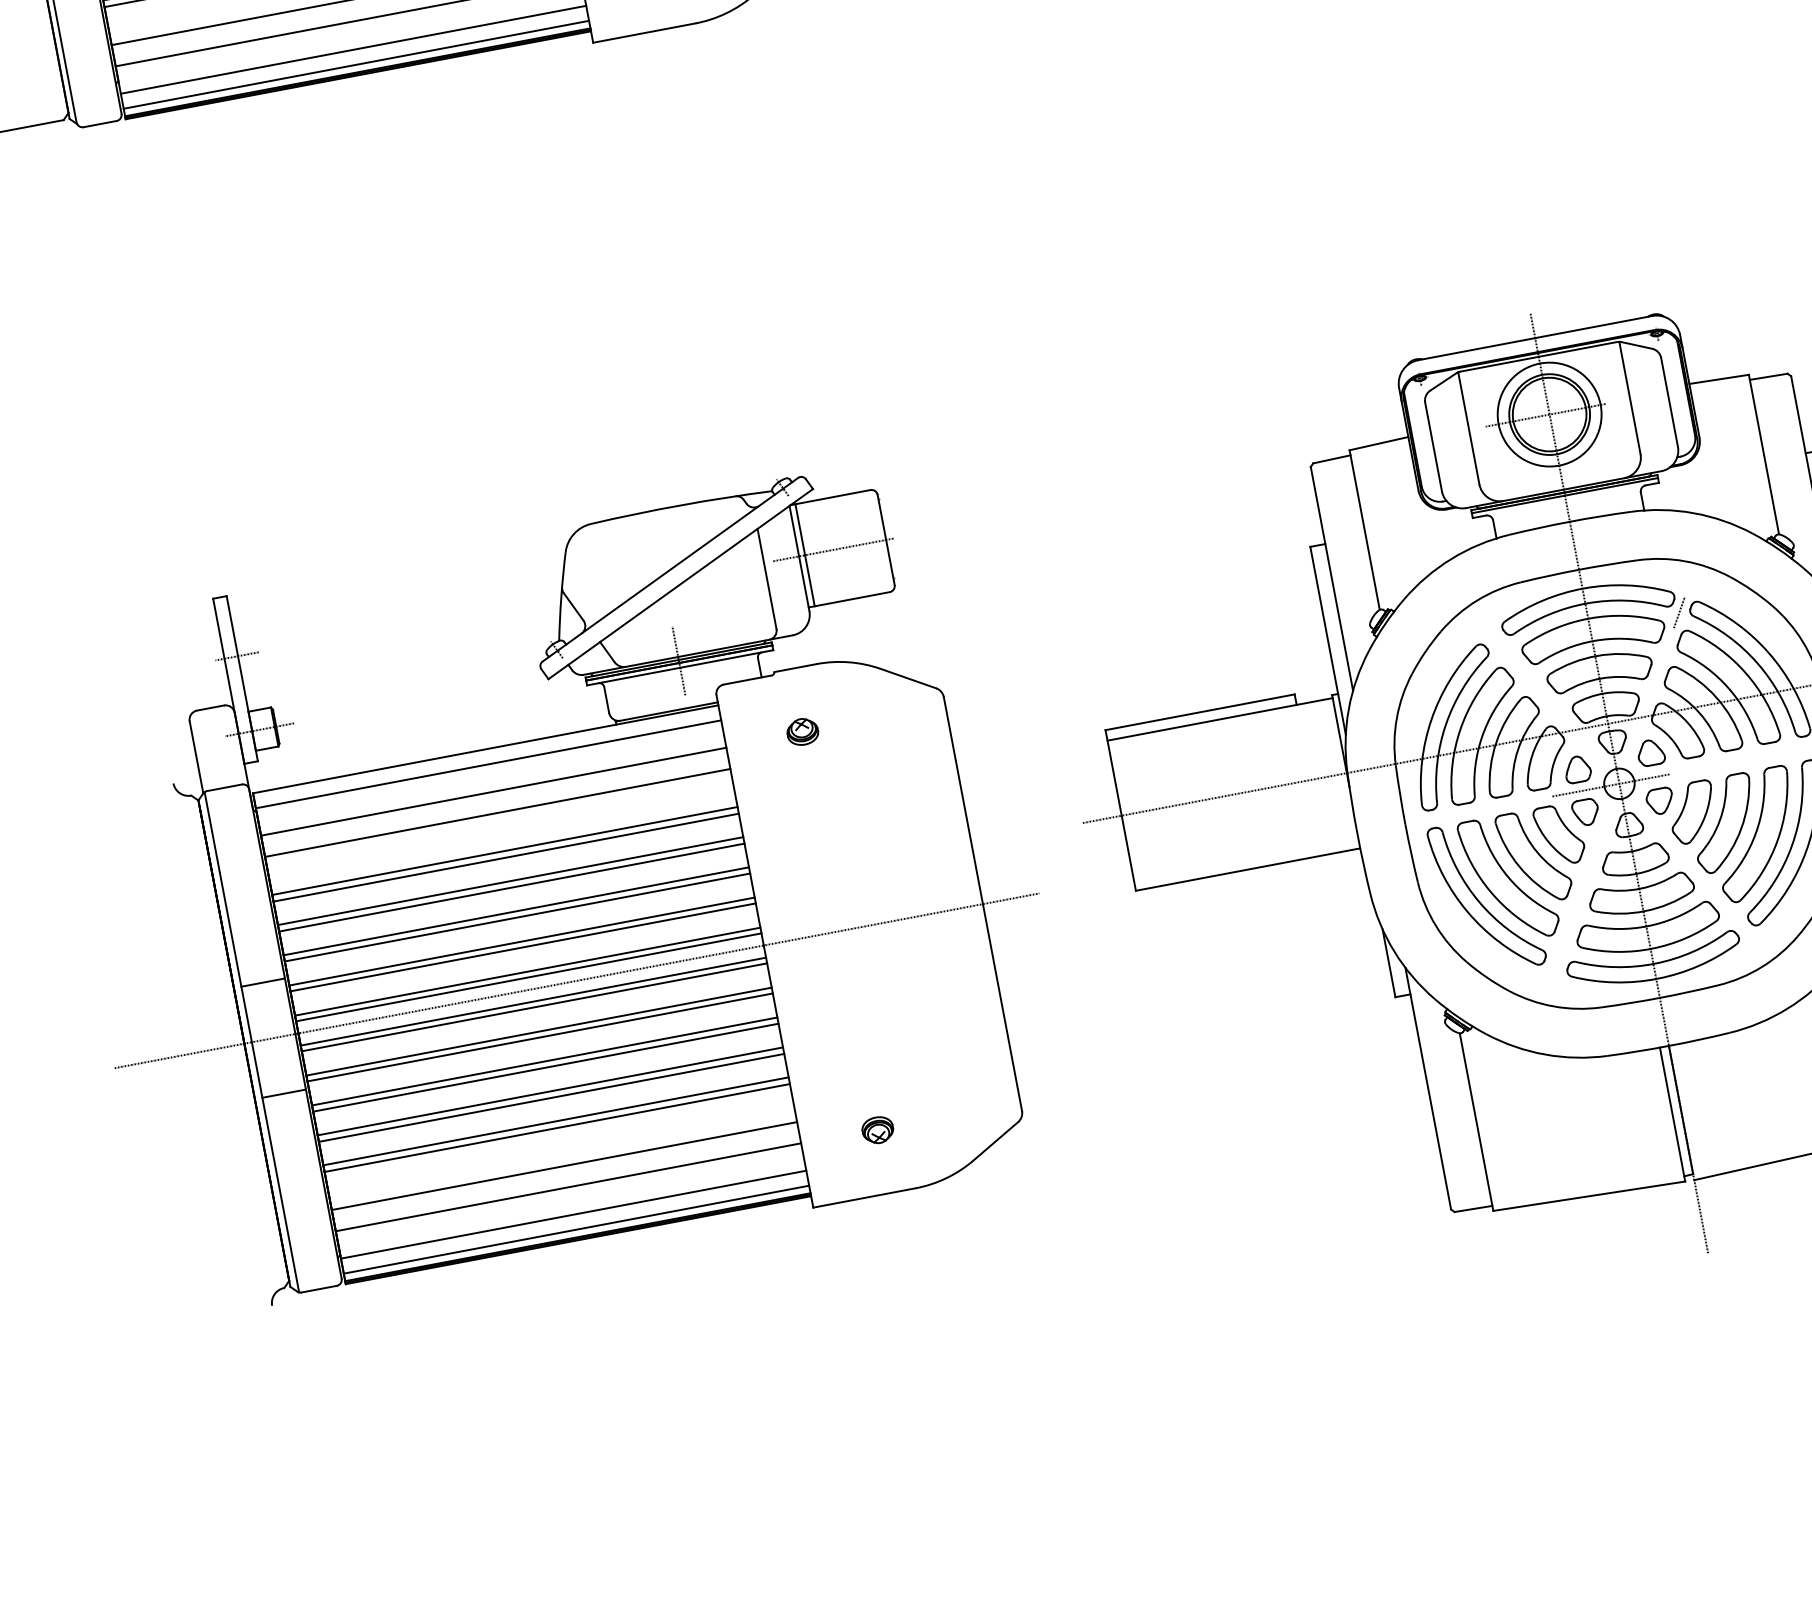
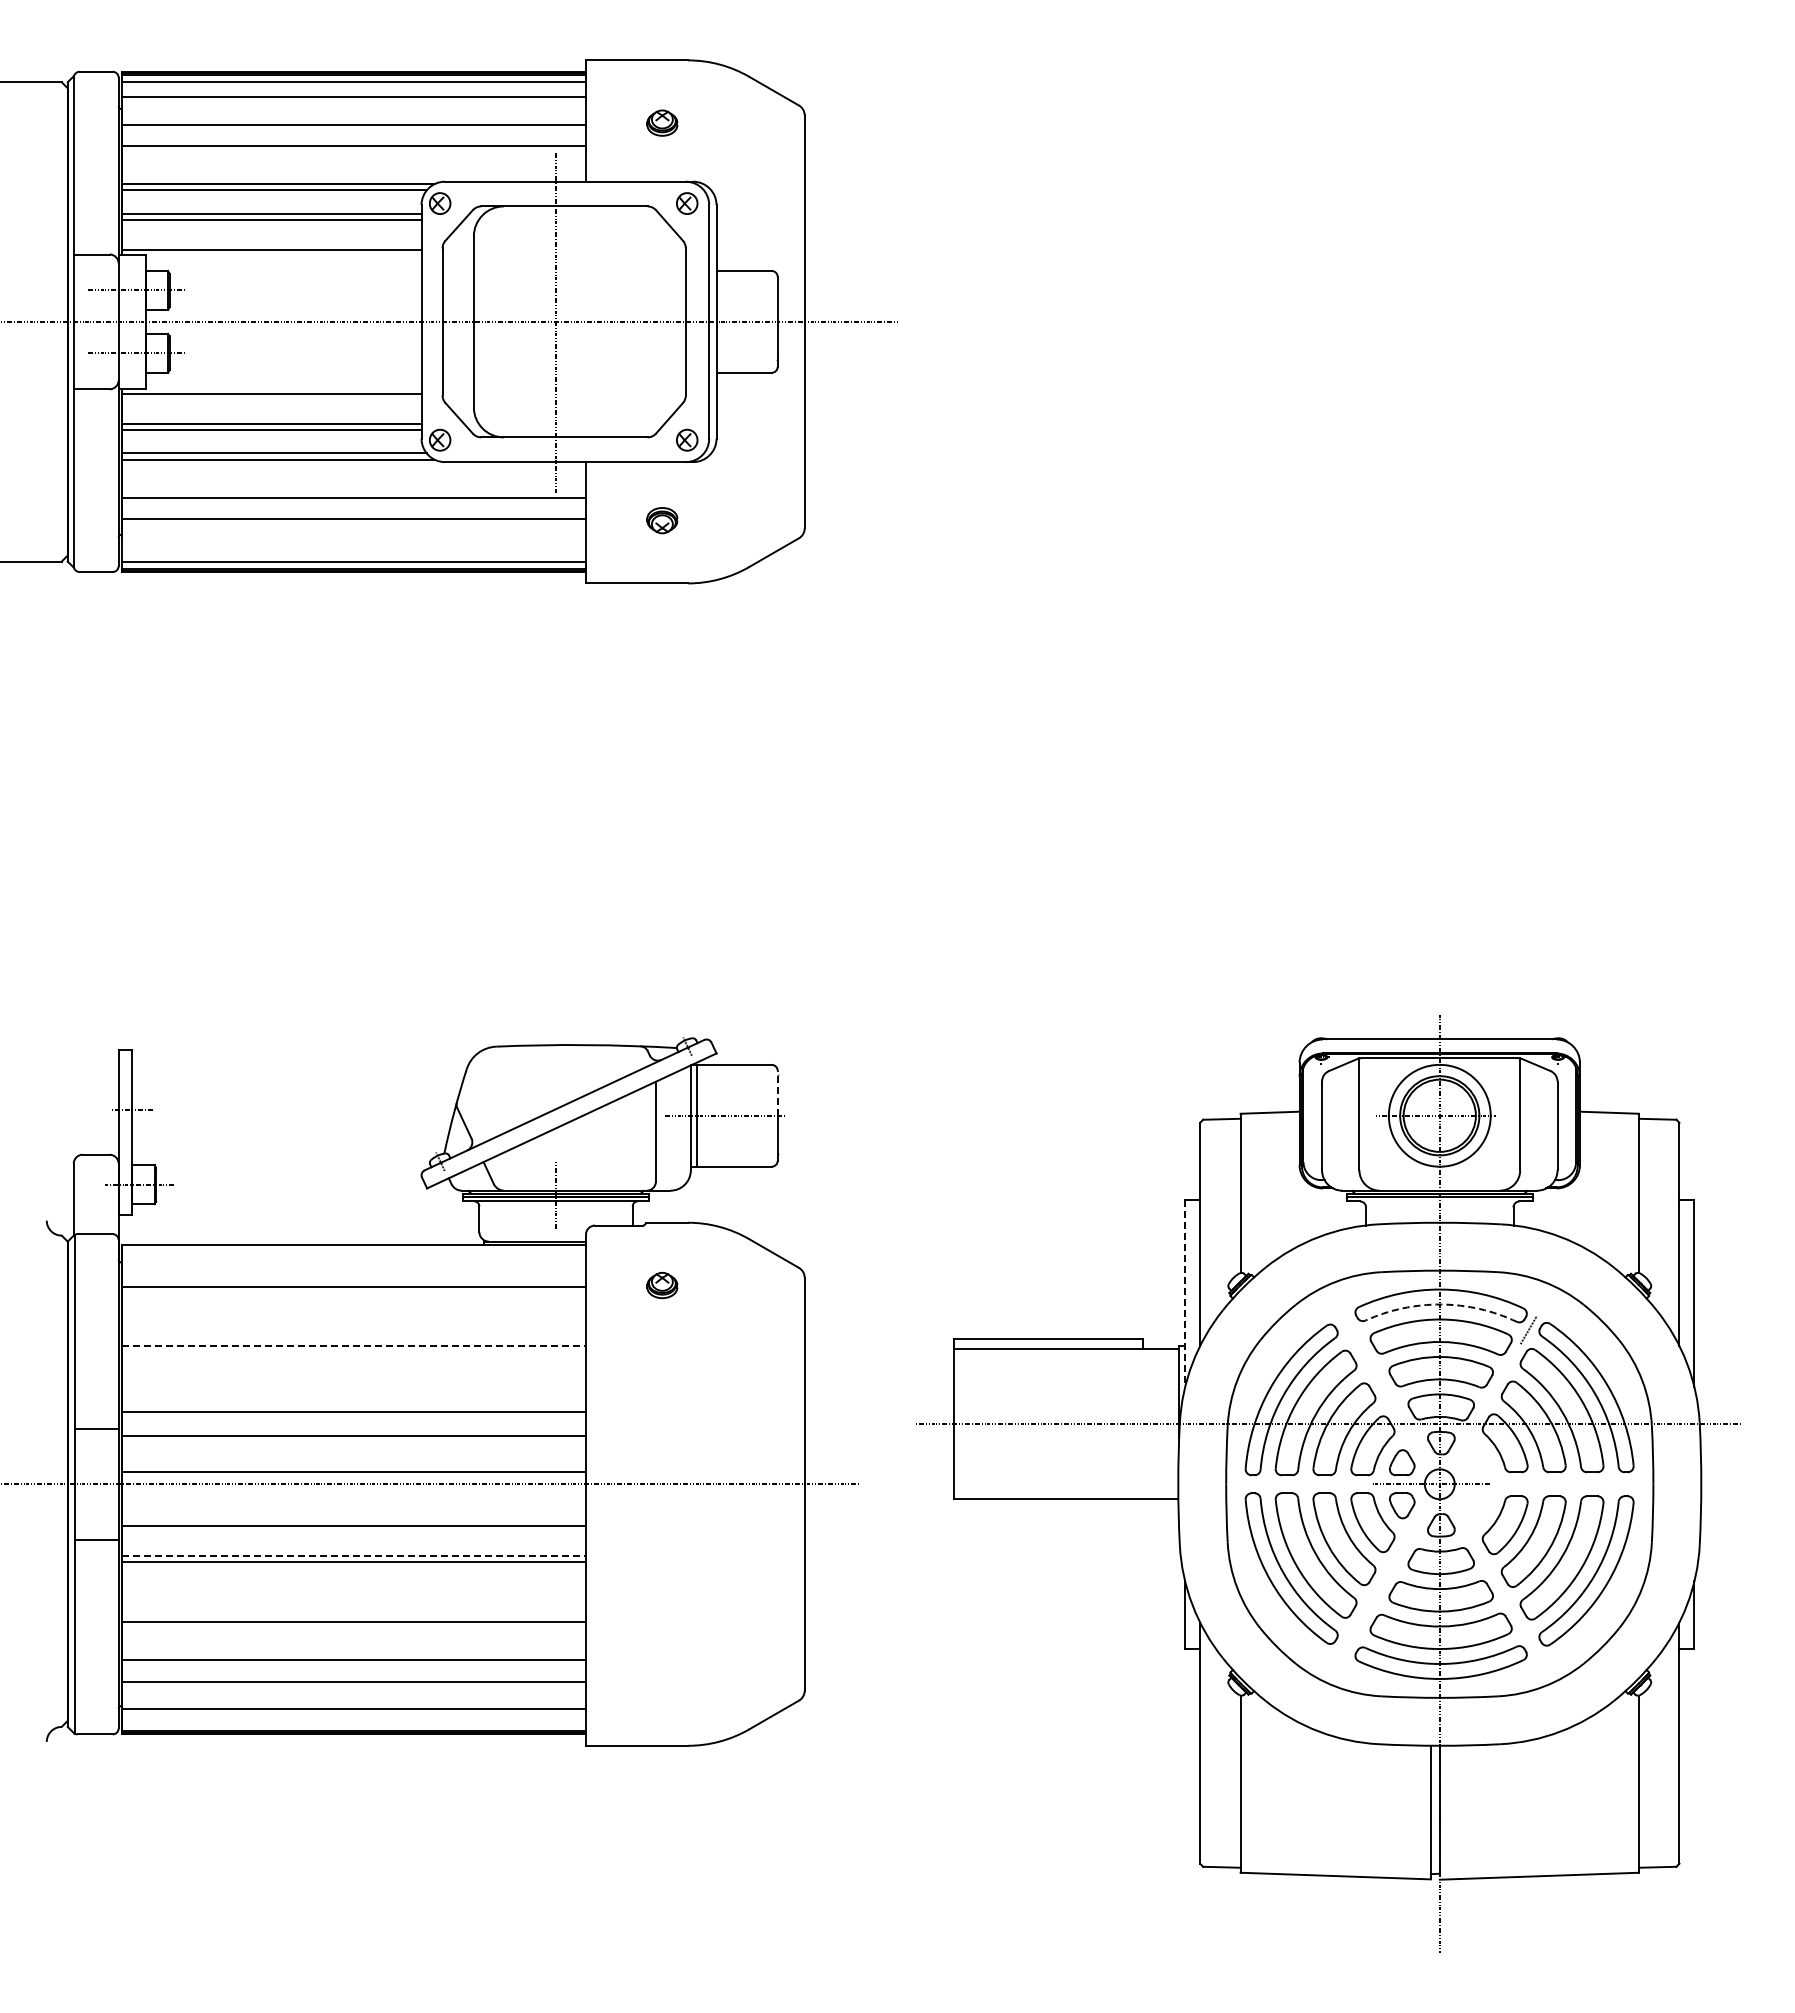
line: (353, 49) -> (353, 546), removed
line: (881, 516) -> (777, 1092), solid -> dashed
arc: (1587, 603) -> (1441, 1304), solid -> dashed
line: (1328, 640) -> (1185, 1293), solid -> dashed
part: (1650, 752) -> (1475, 1459), removed
line: (488, 764) -> (353, 1259), removed
part: (1659, 801) -> (1475, 1508), removed
line: (497, 813) -> (353, 1308), removed
line: (505, 851) -> (354, 1346), solid -> dashed
line: (505, 857) -> (353, 1352), removed
line: (510, 881) -> (353, 1376), removed
line: (511, 887) -> (353, 1382), removed
line: (516, 911) -> (353, 1406), removed
line: (522, 947) -> (353, 1442), removed
line: (527, 971) -> (353, 1466), removed
line: (533, 1001) -> (353, 1496), removed
line: (534, 1007) -> (353, 1502), removed
line: (539, 1037) -> (353, 1532), removed
line: (545, 1061) -> (354, 1556), solid -> dashed
line: (549, 1091) -> (353, 1585), removed
line: (551, 1098) -> (353, 1592), removed
line: (555, 1121) -> (353, 1615), removed
part: (877, 1129) -> (662, 1682), removed
line: (576, 1229) -> (353, 1723), removed

